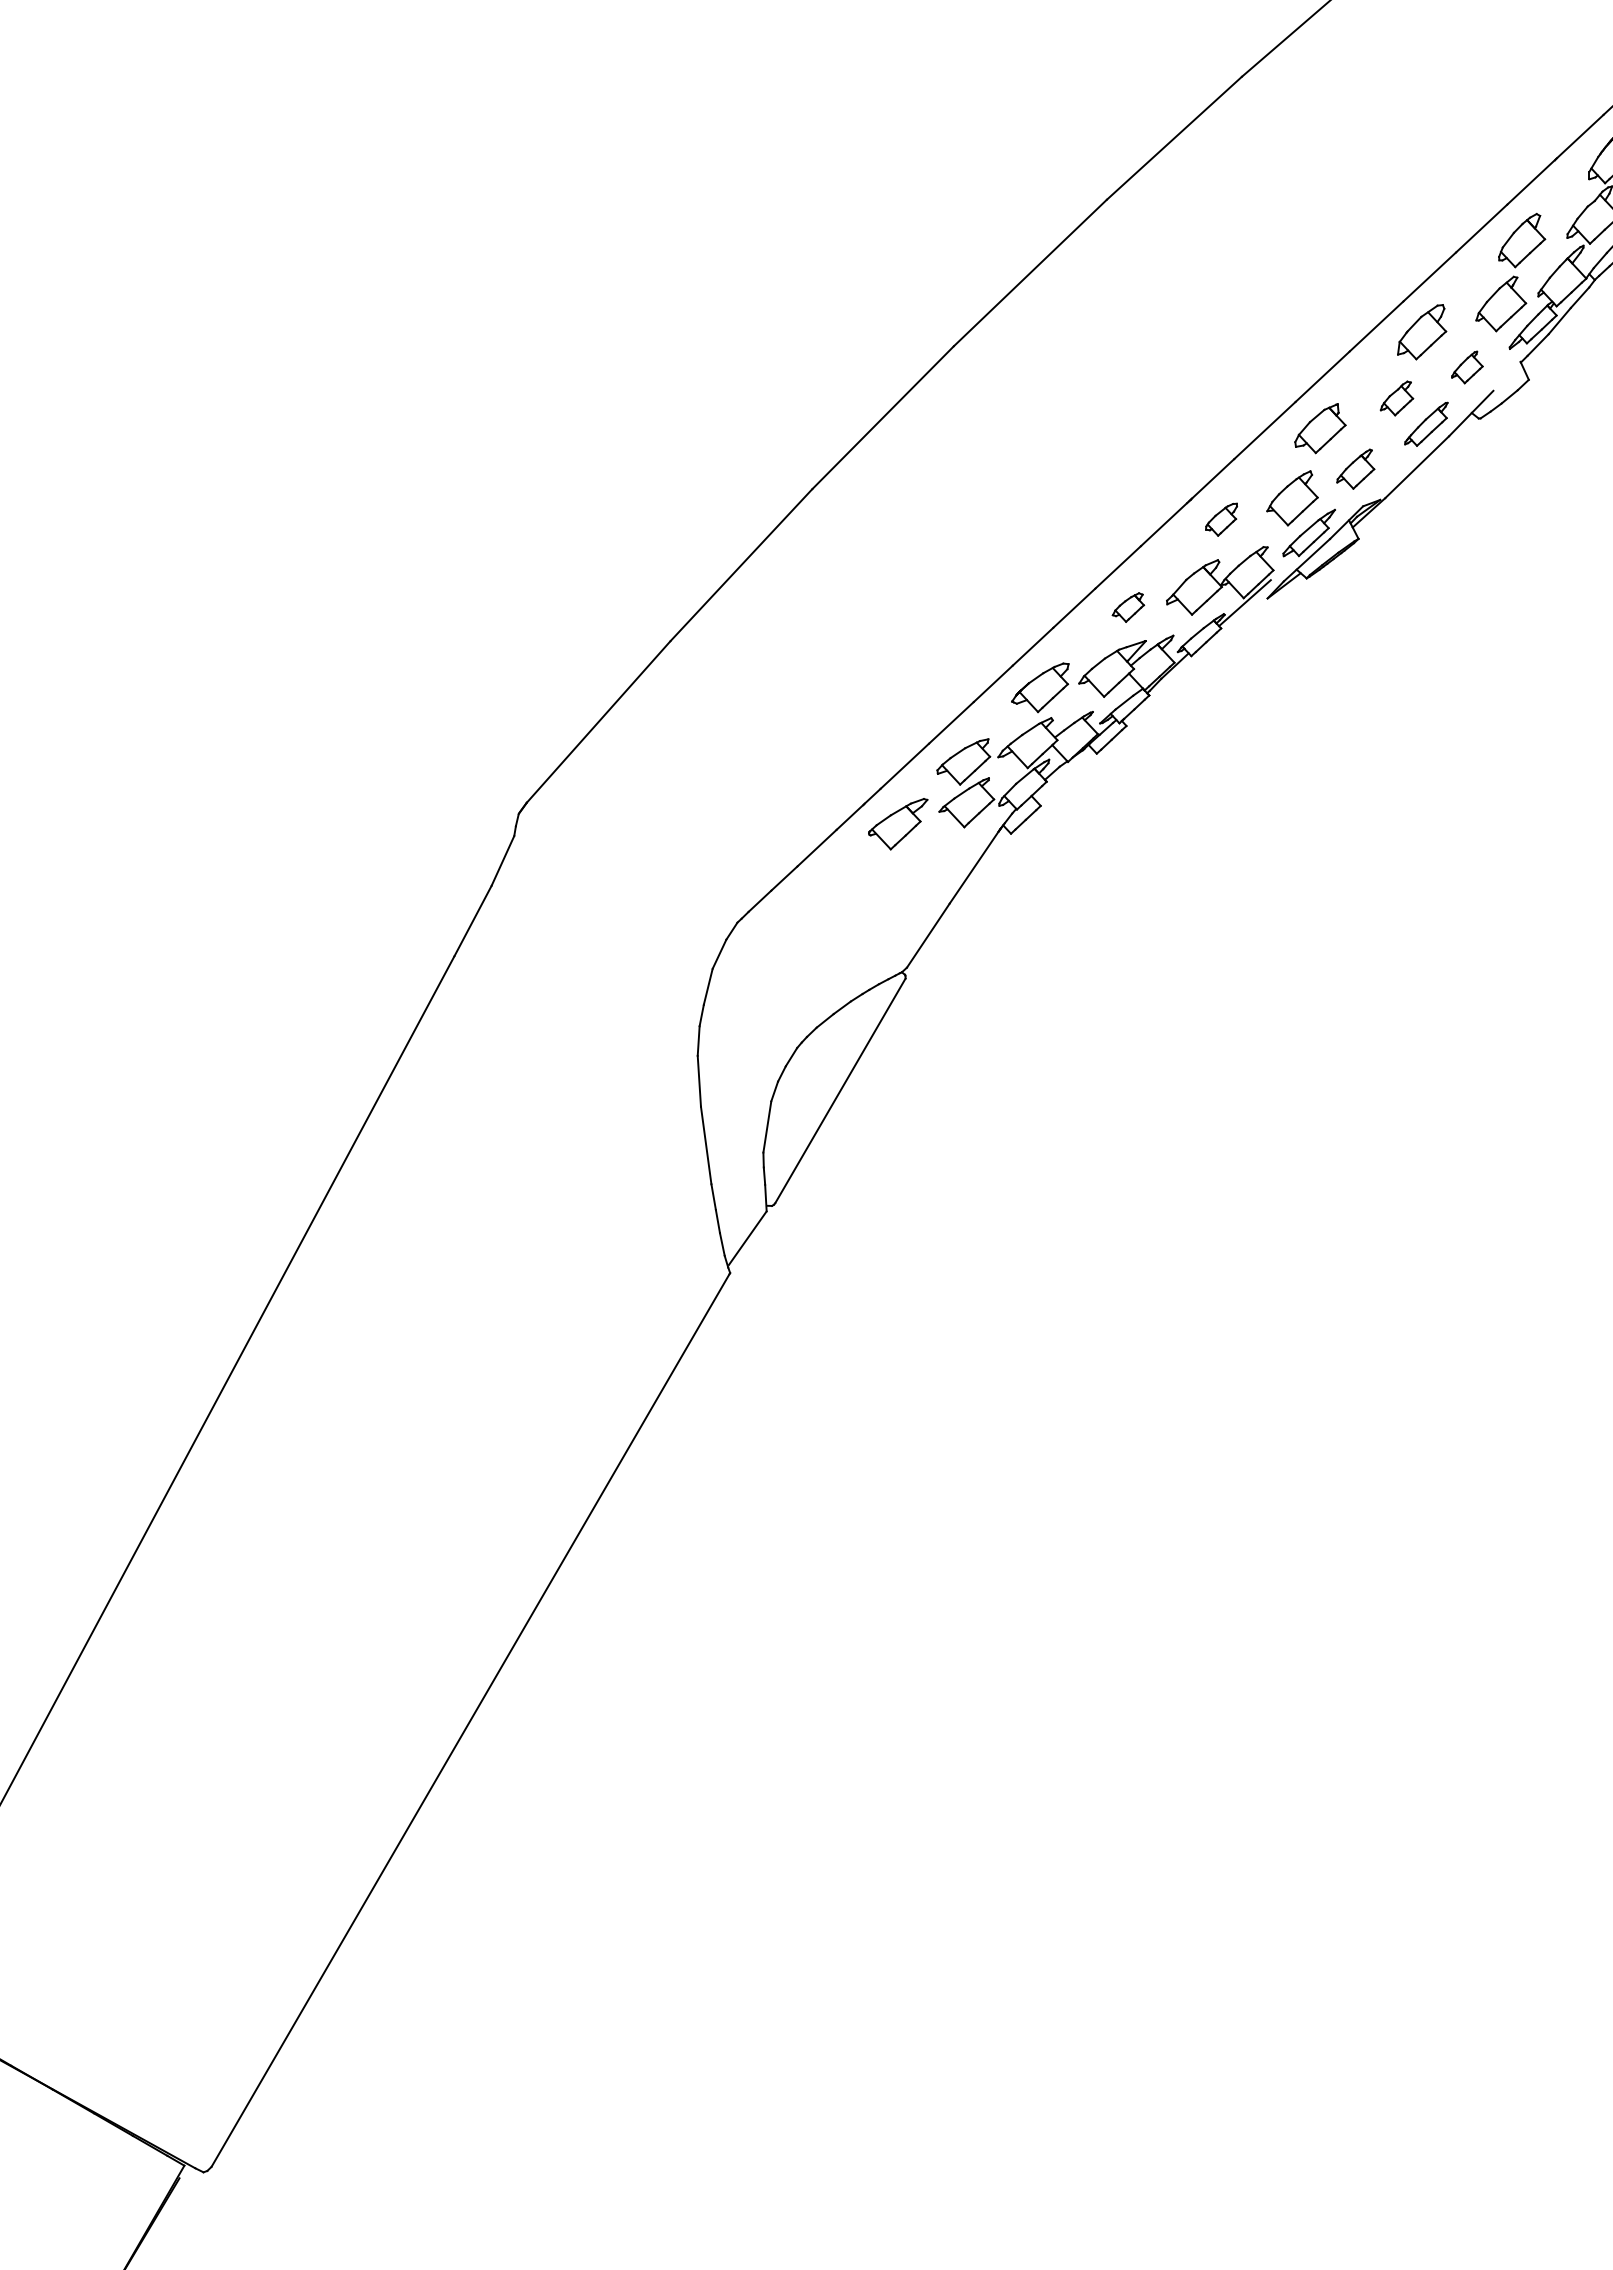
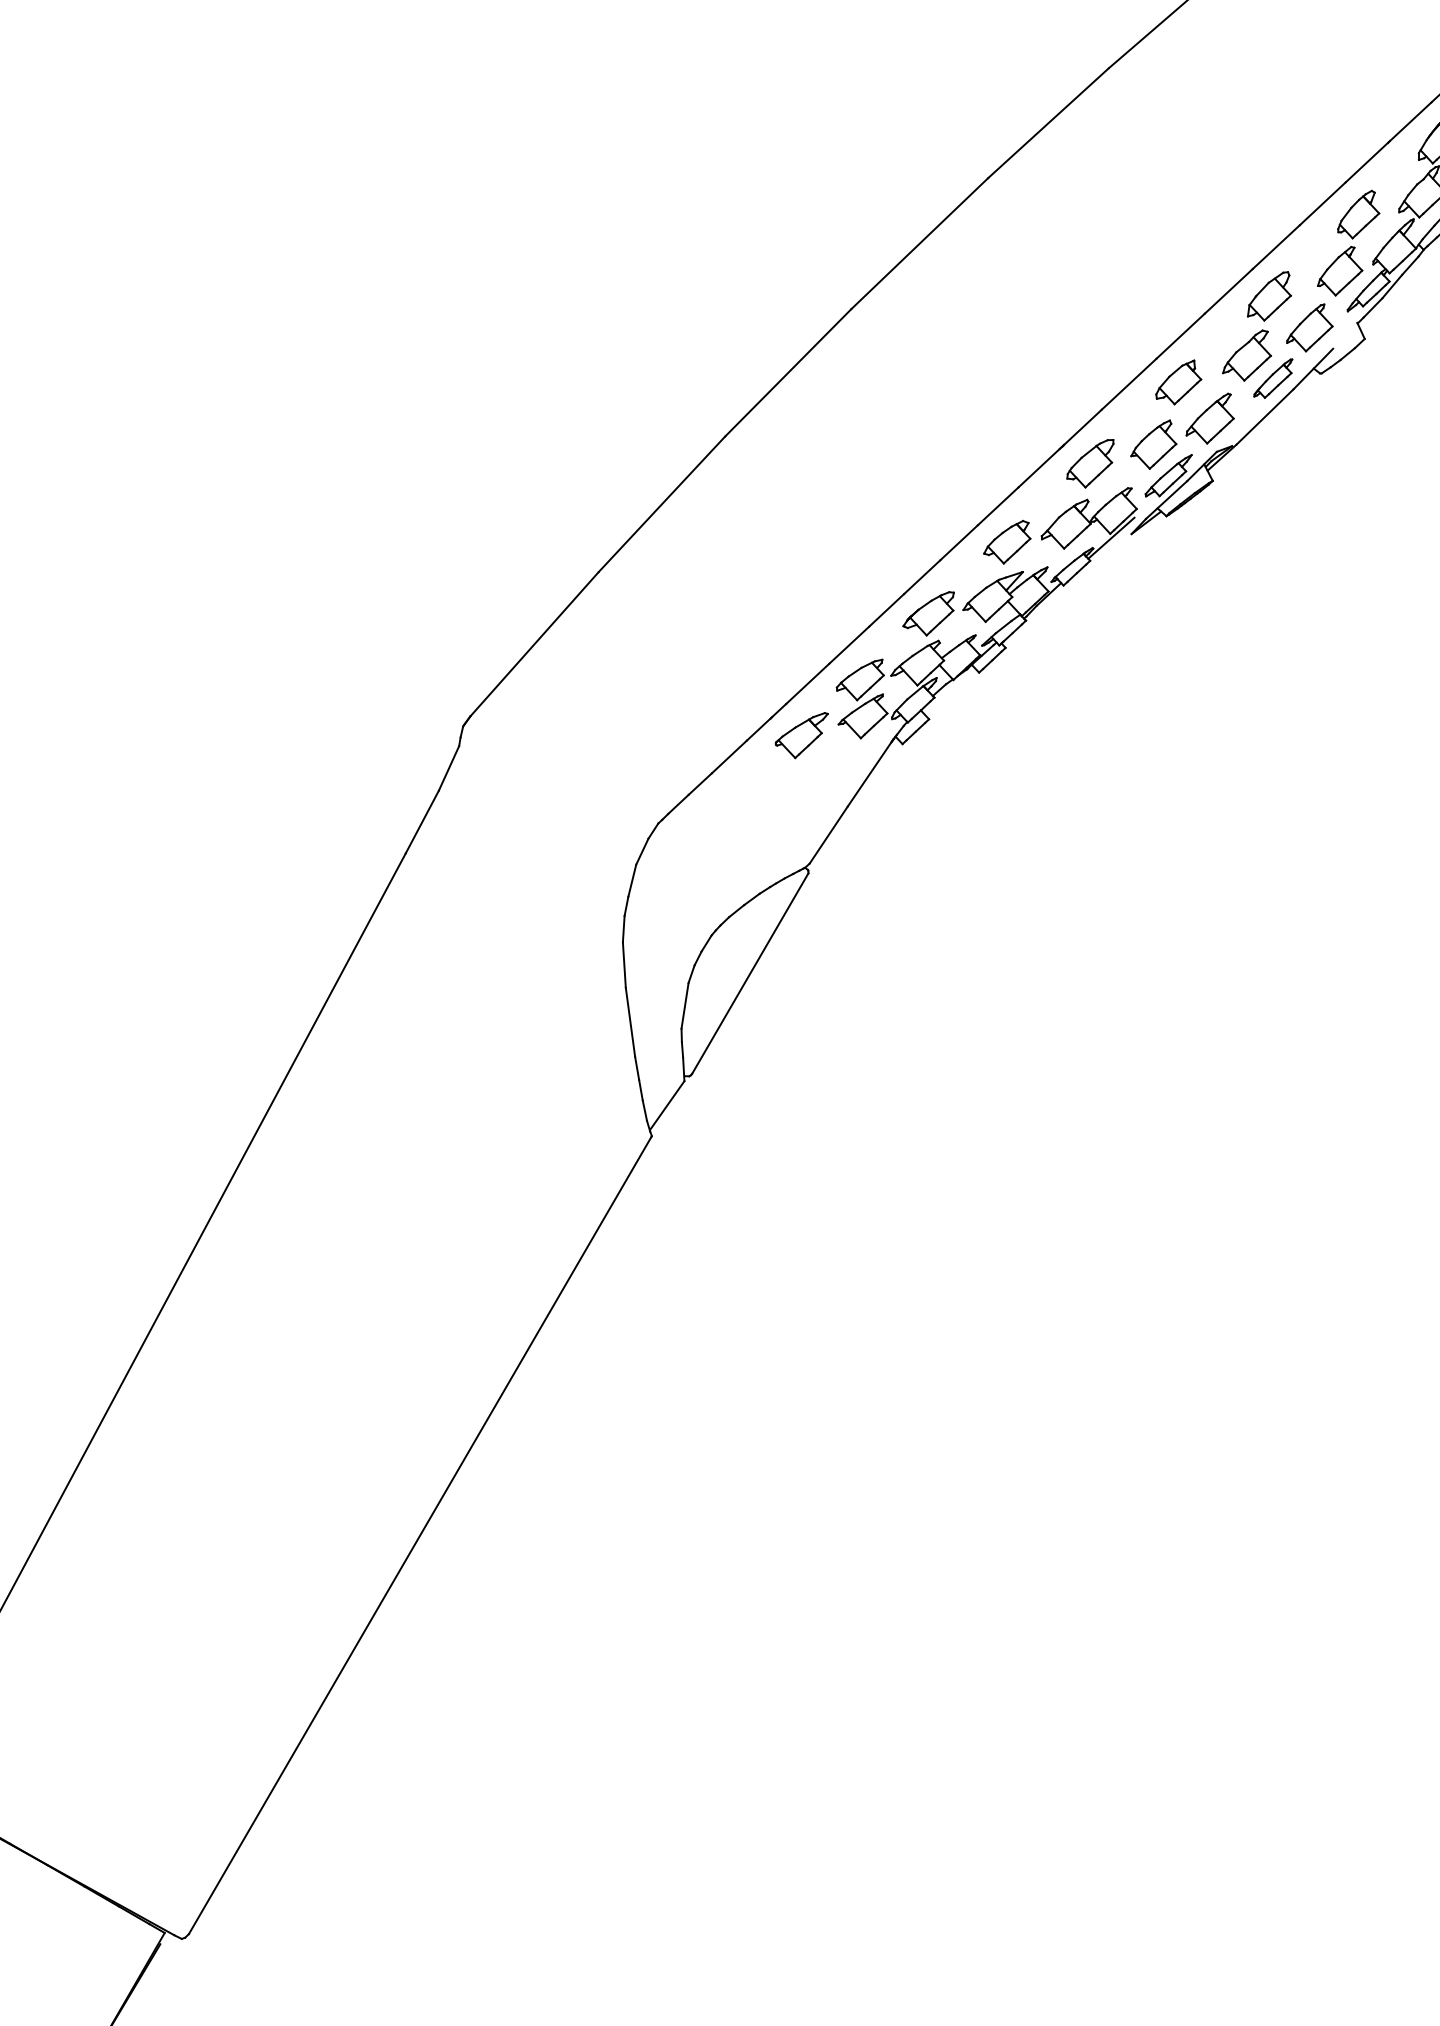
part: (1467, 367) -> (1310, 327), size x1.67
part: (1396, 398) -> (1246, 355), size x1.67
part: (1355, 469) -> (1210, 418), size x1.43
part: (1221, 519) -> (1090, 463), size x1.67
part: (1128, 607) -> (1007, 542), size x1.67

